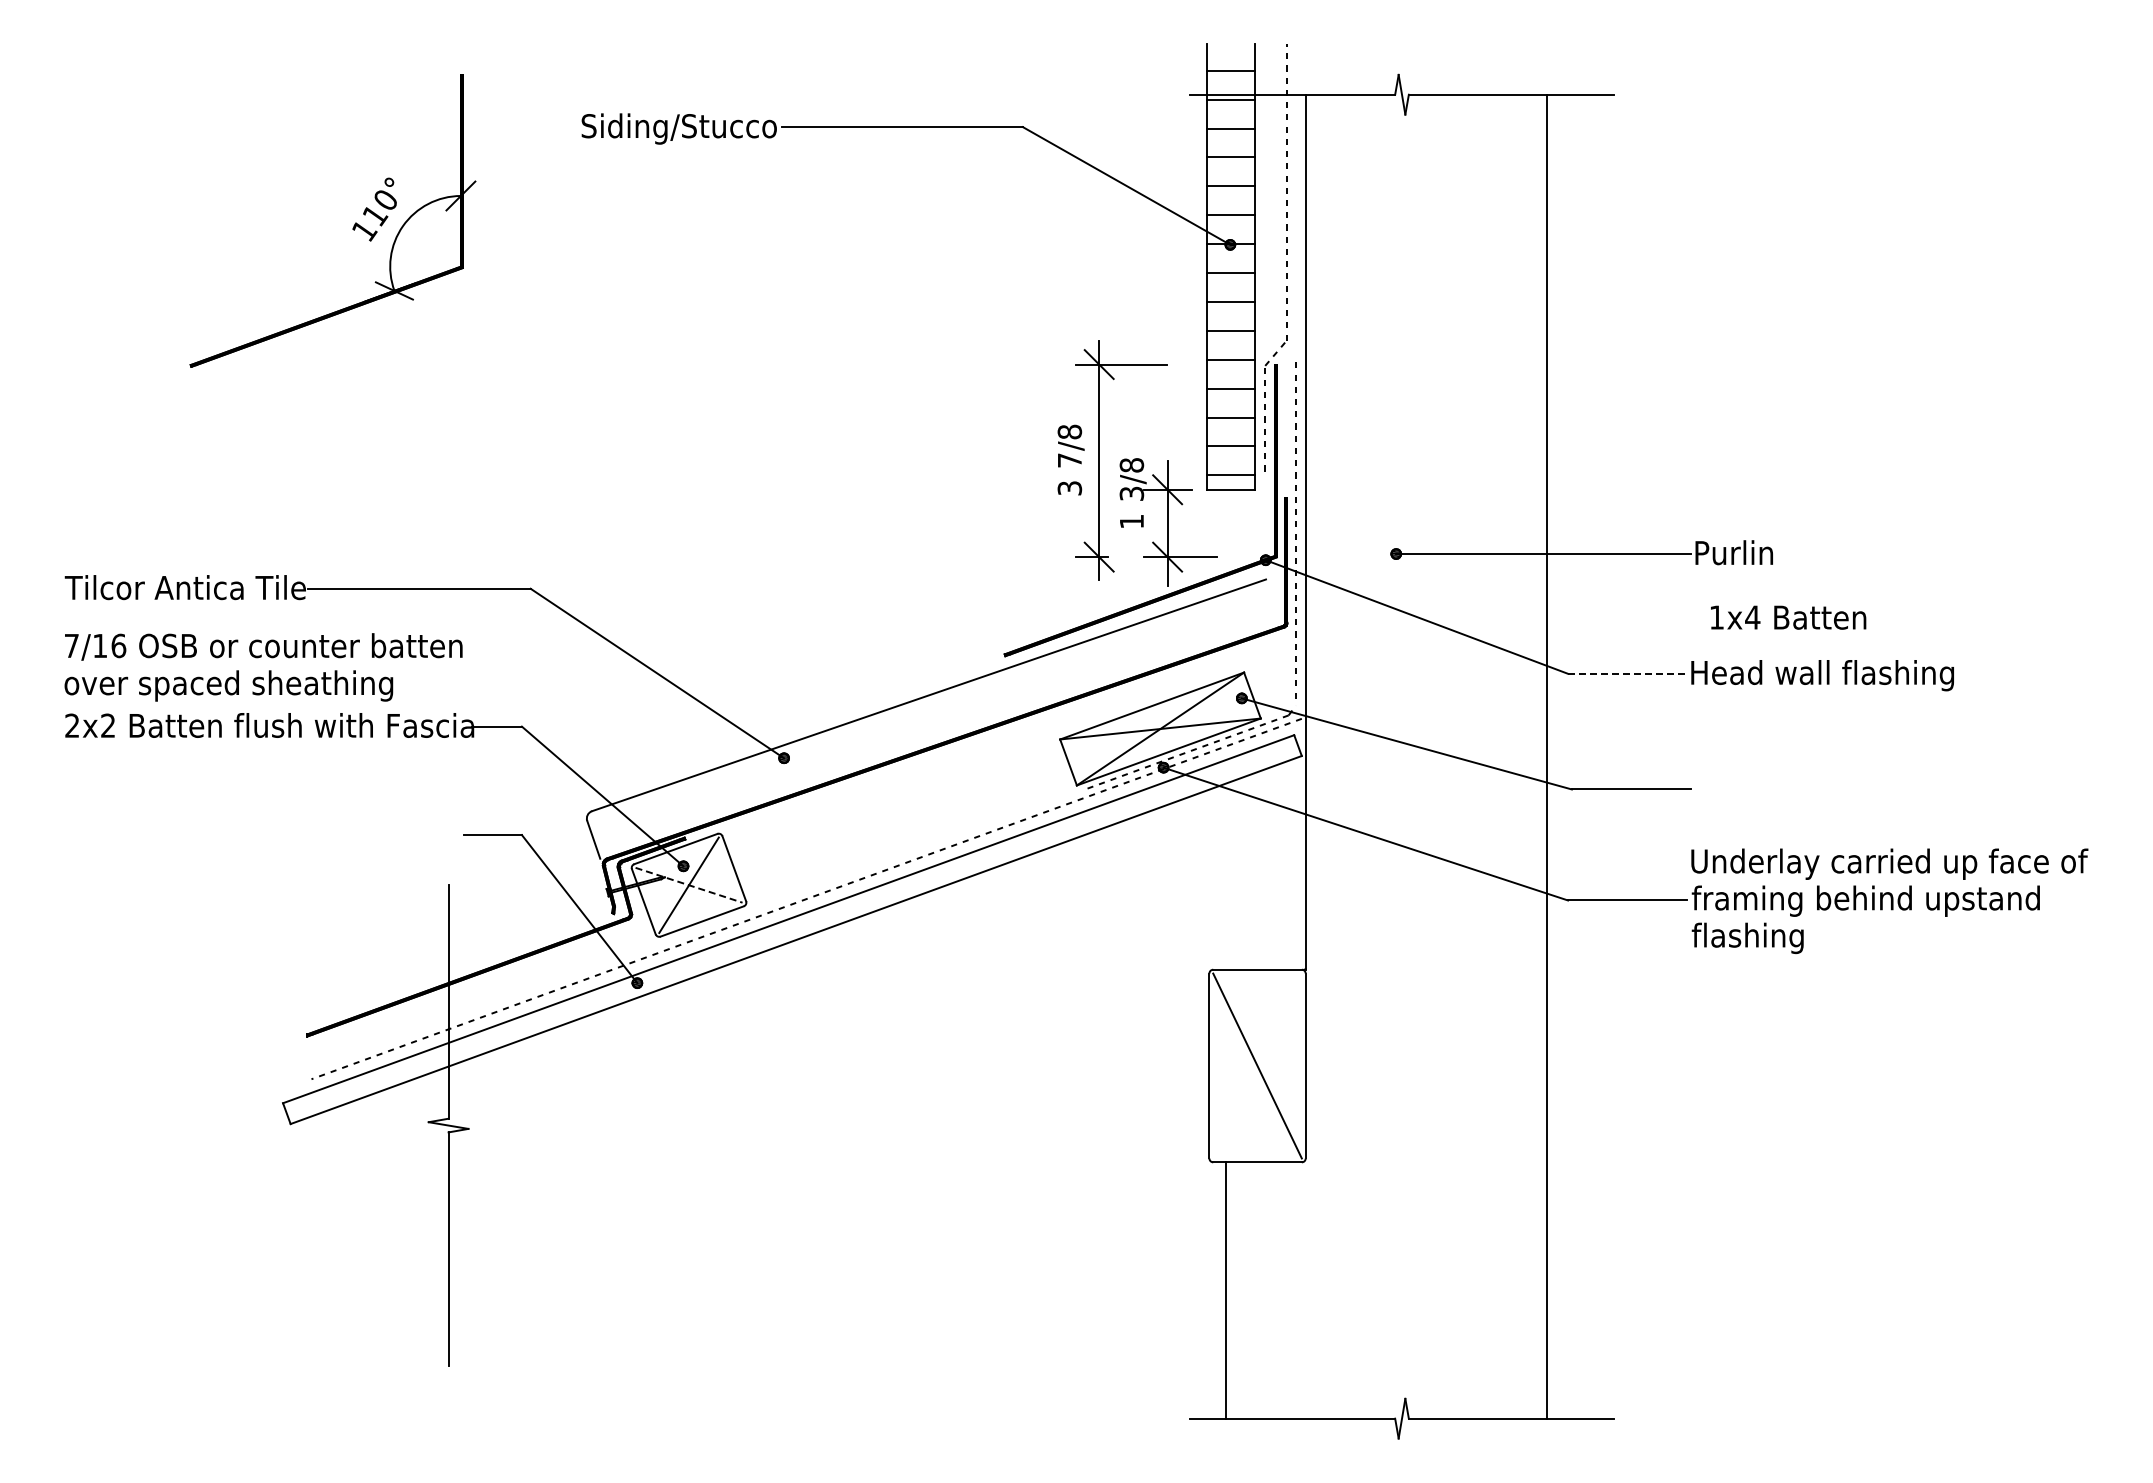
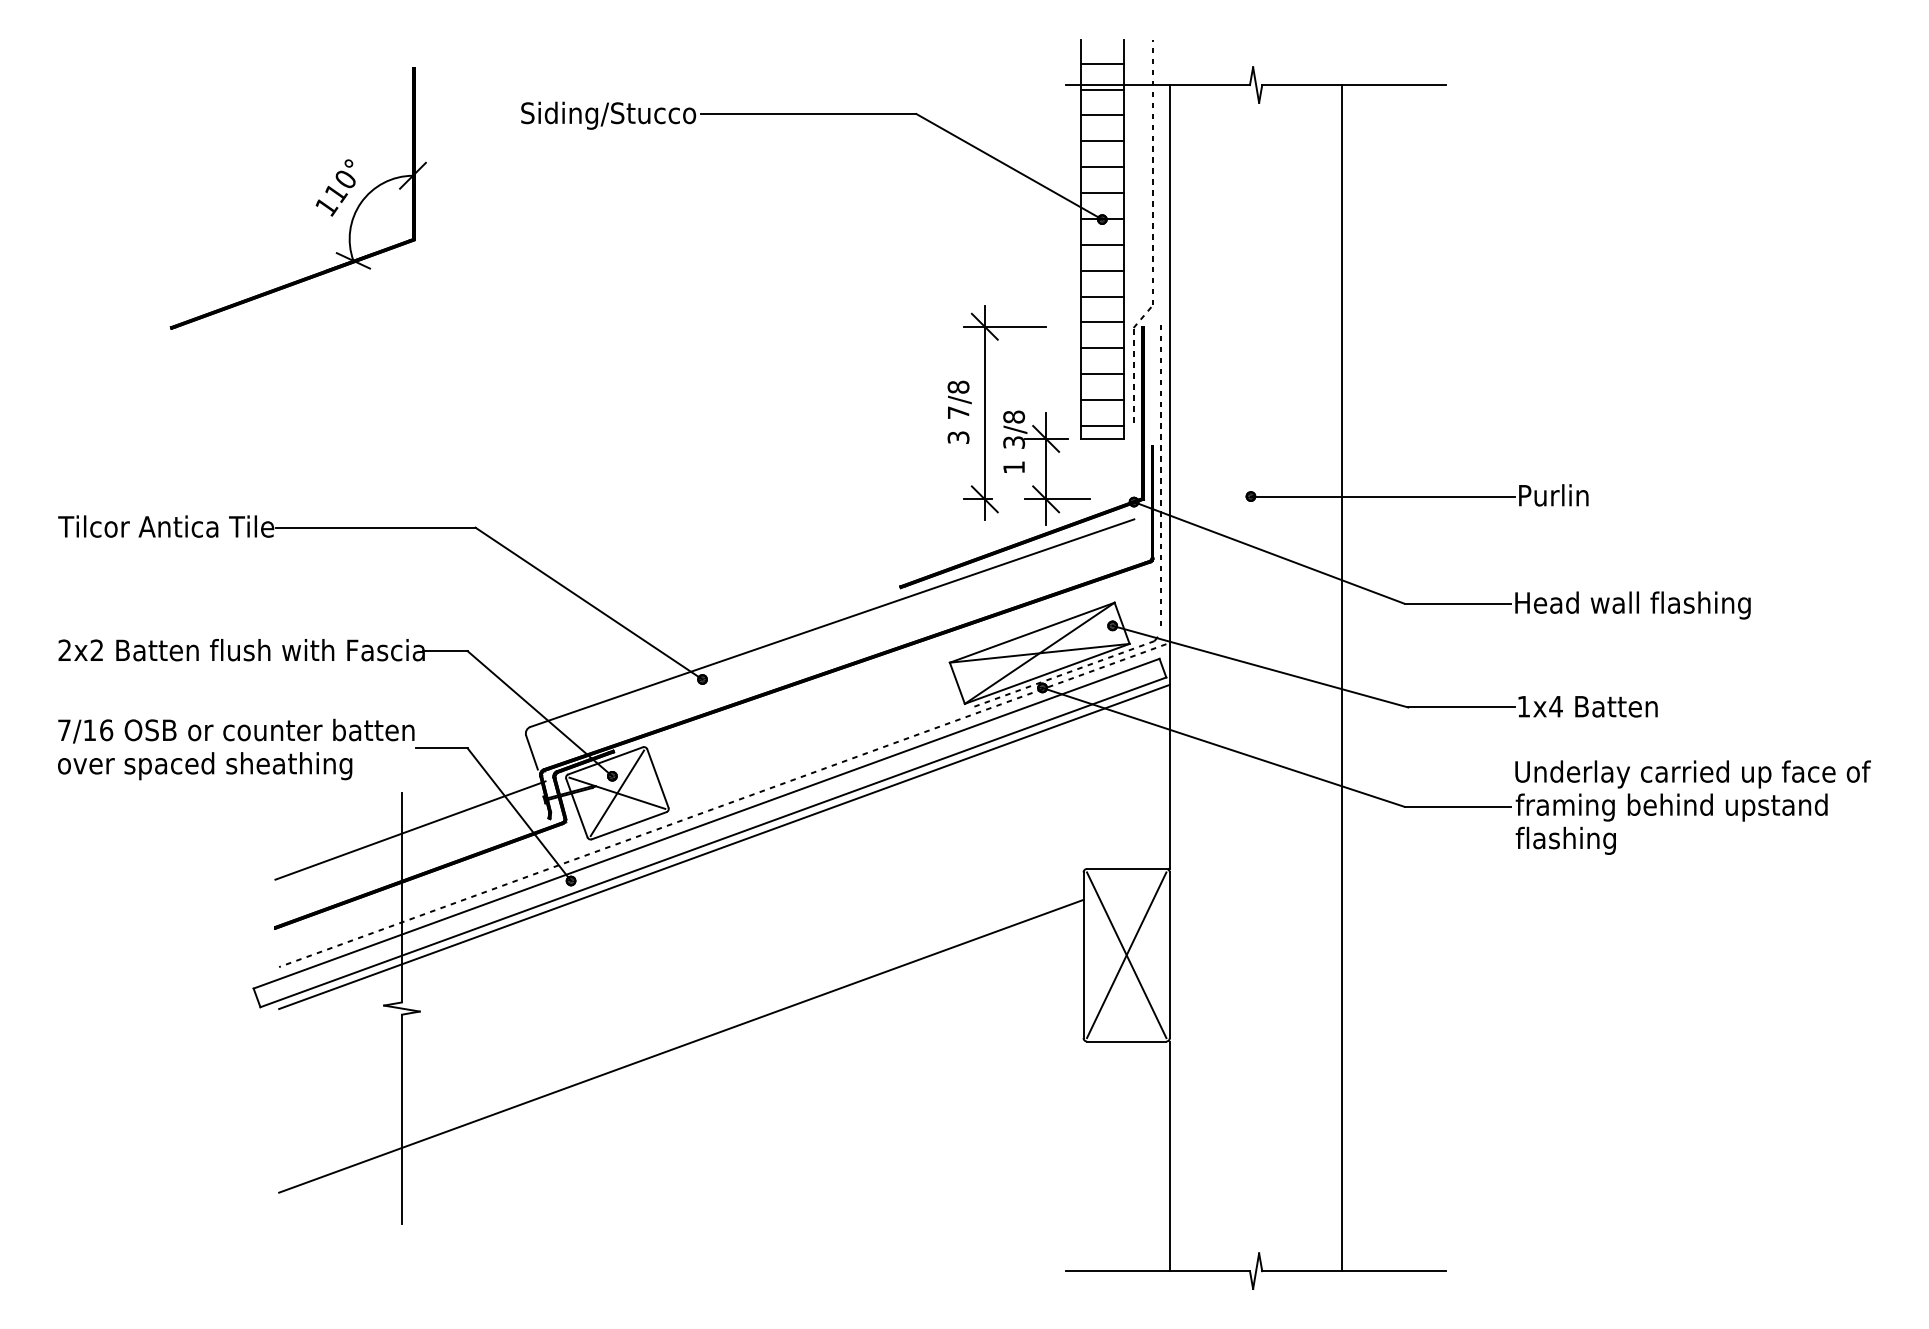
text: (1788, 617) -> (1588, 706), moved
text: (263, 667) -> (236, 749), moved
line: (1627, 673) -> (1458, 603), dashed -> solid
line: (1547, 756) -> (1342, 677), moved
line: (689, 885) -> (617, 793), dashed -> solid
line: (457, 926) -> (409, 830), added
line: (808, 945) -> (724, 847), added
line: (1257, 1065) -> (1126, 954), added
line: (760, 1167) -> (681, 1046), added
line: (1225, 1290) -> (1169, 1156), moved

